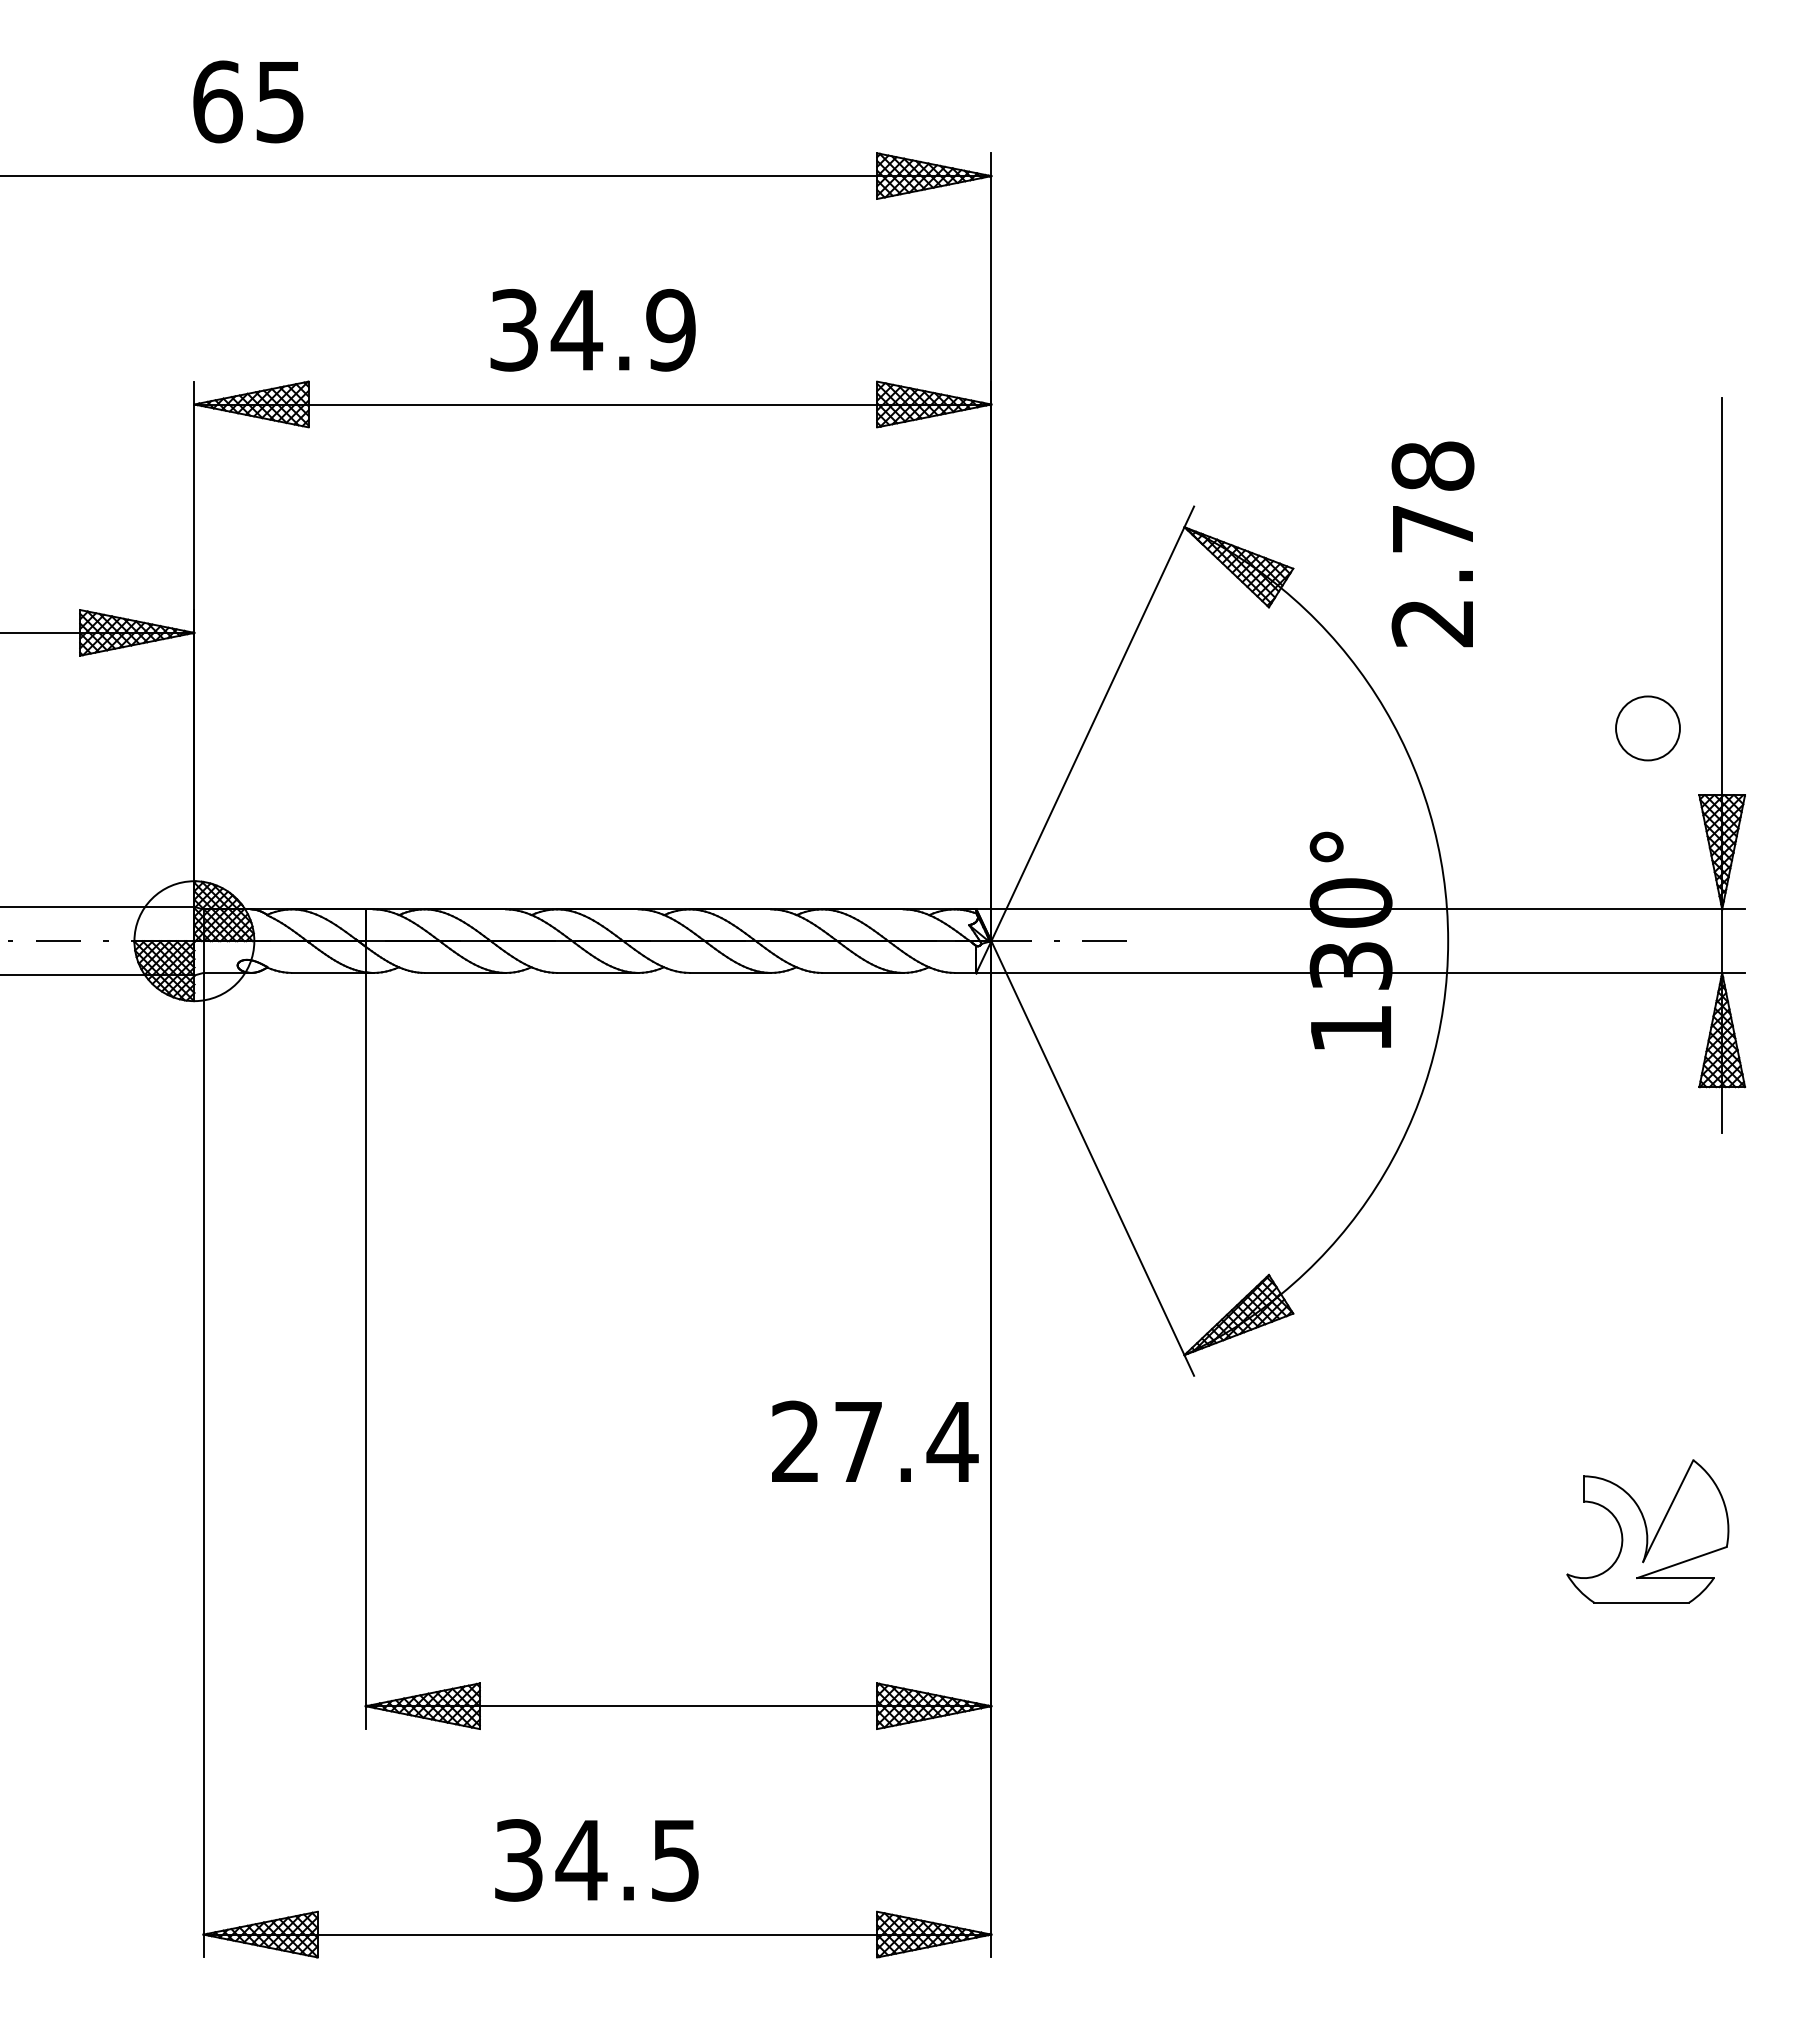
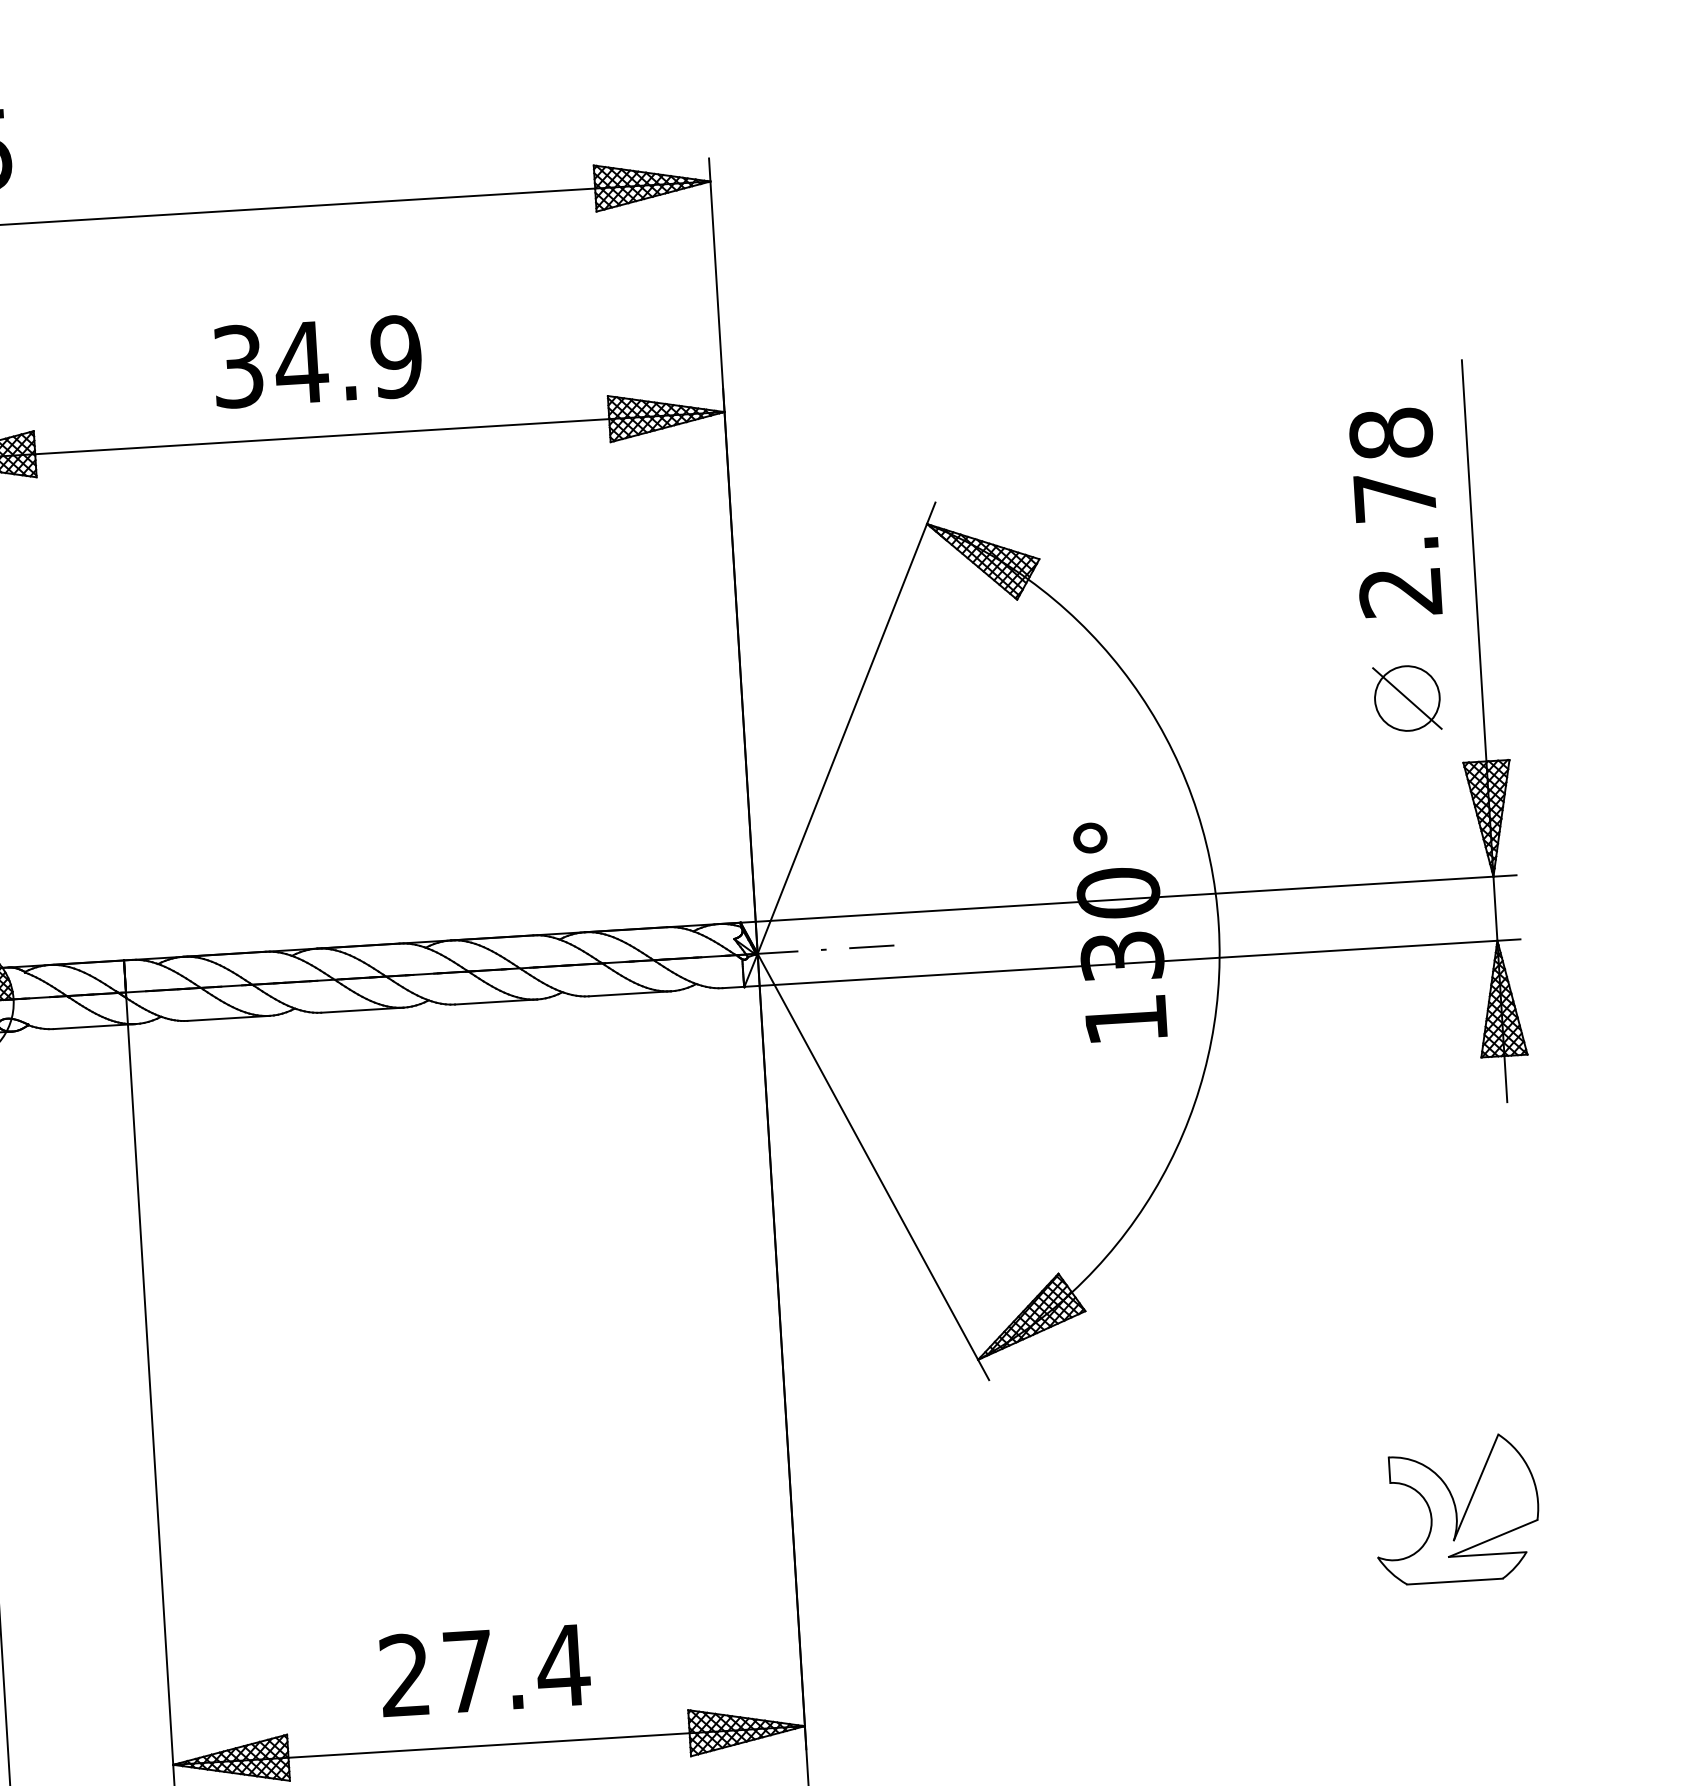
text: (1432, 544) -> (1395, 512), moved
line: (1647, 728) -> (1406, 698), added
text: (875, 1440) -> (485, 1668), moved

